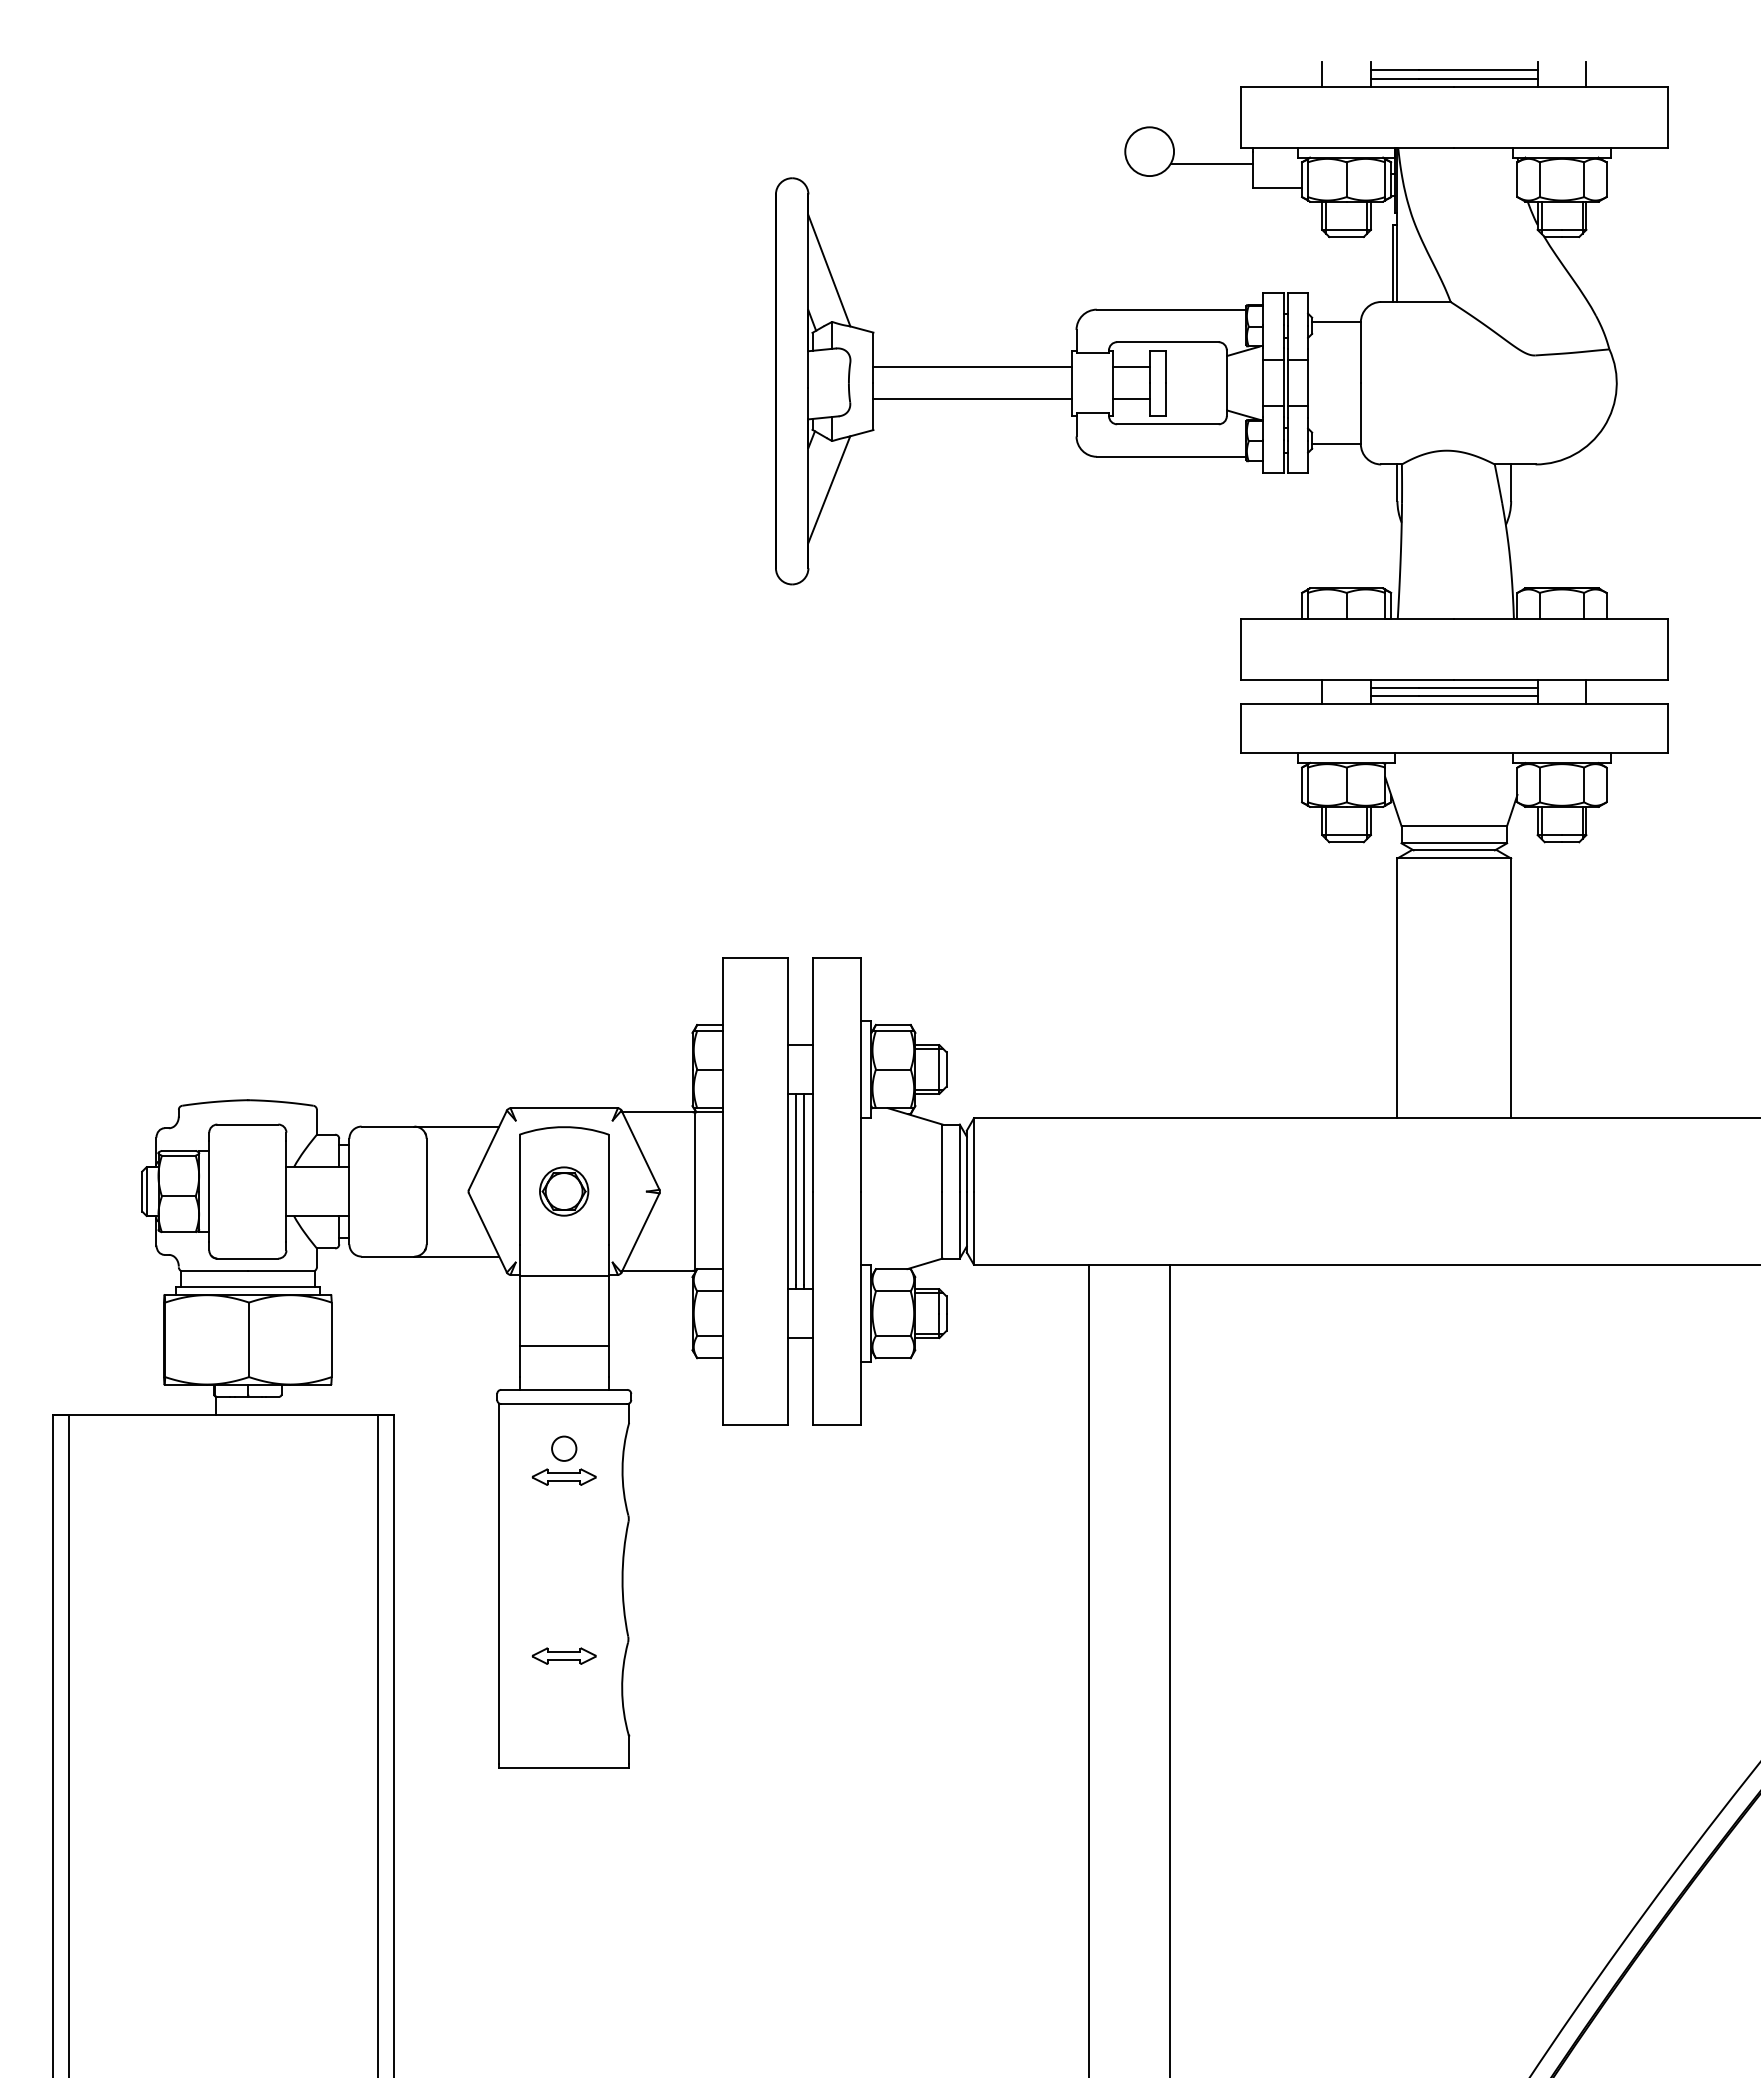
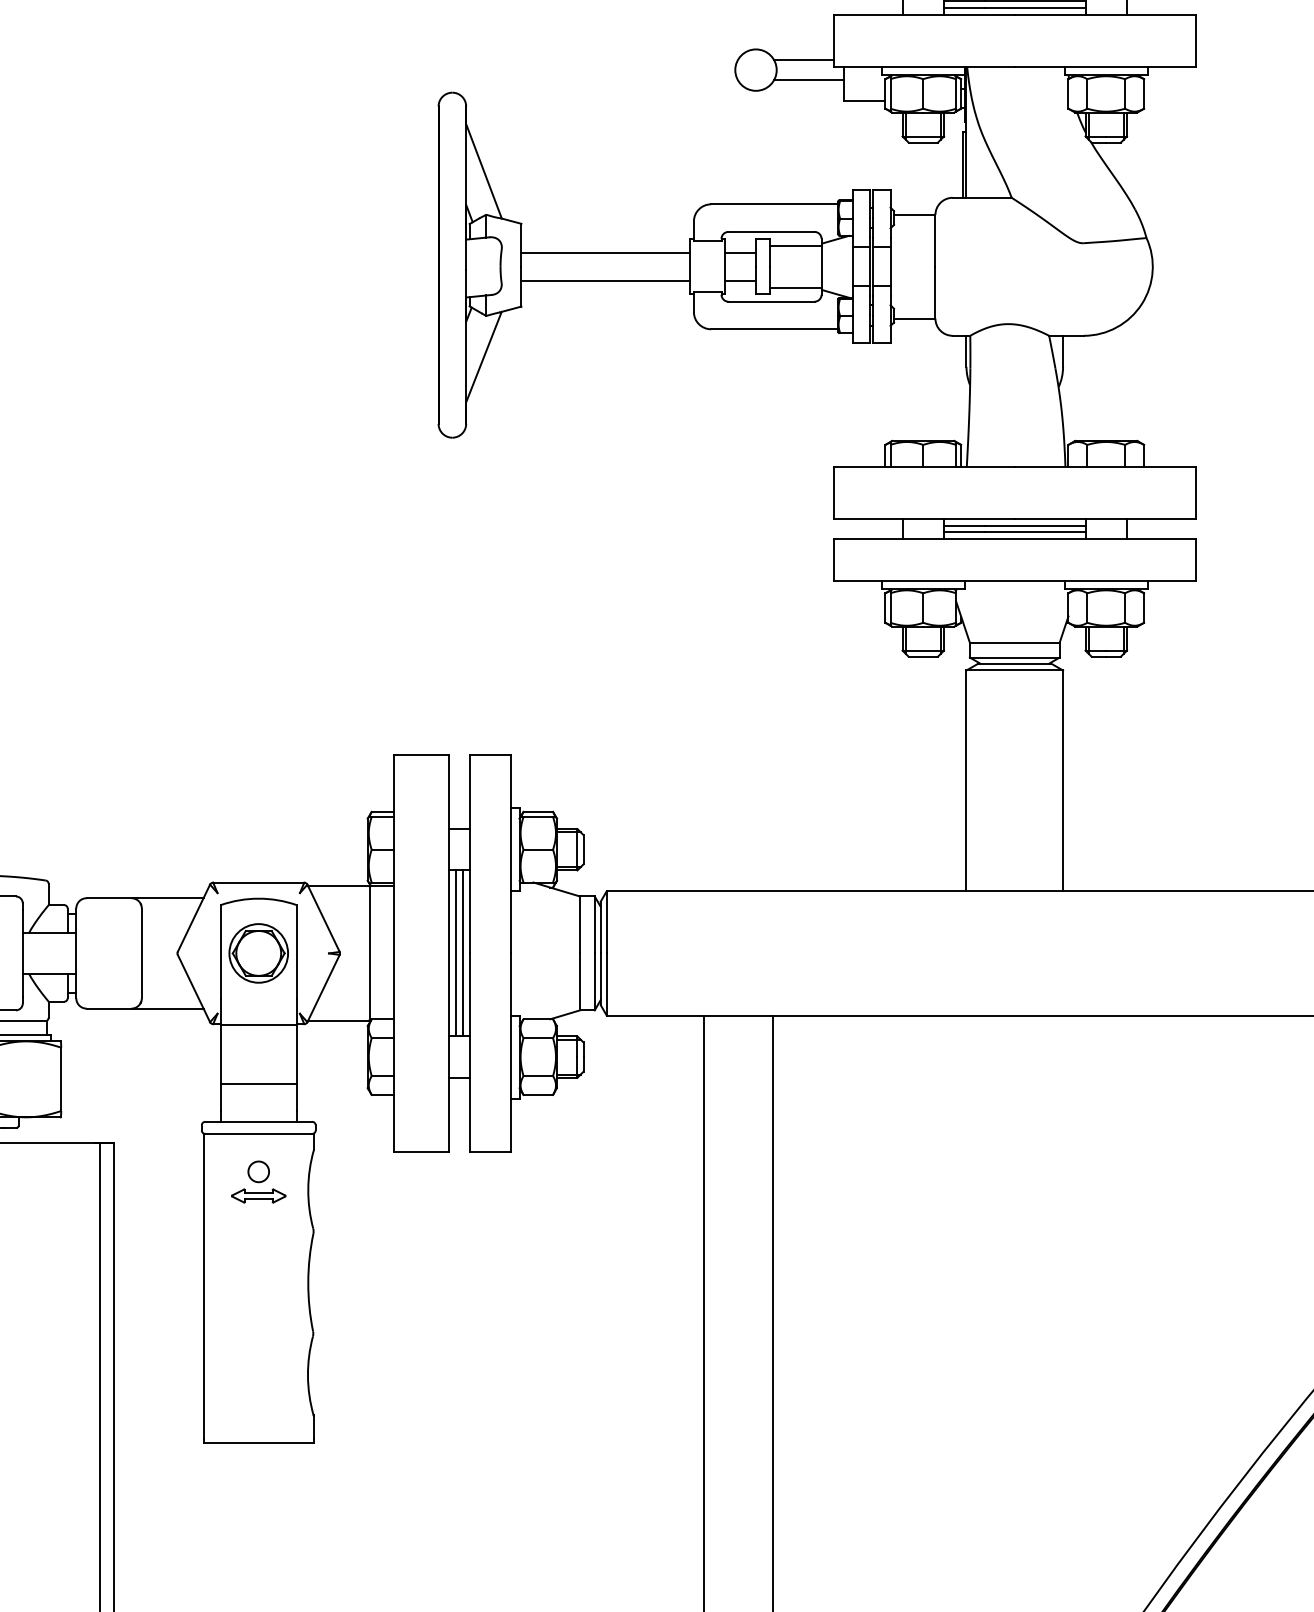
line: (1205, 139) -> (803, 59), added
line: (1195, 358) -> (794, 245), added
line: (1195, 407) -> (794, 287), added
part: (563, 1191) -> (258, 953), size x1.43
part: (563, 1655) -> (258, 1347), removed

